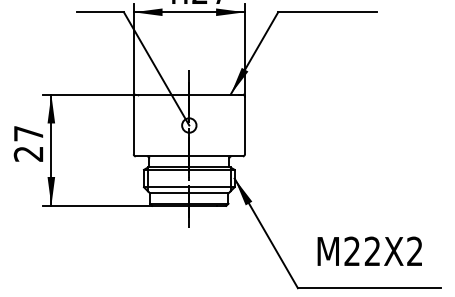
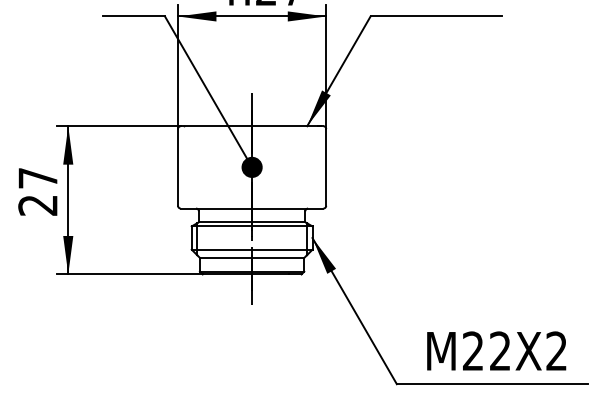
fill: (188, 125) -> (251, 167), added
text: (369, 250) -> (496, 350), moved

